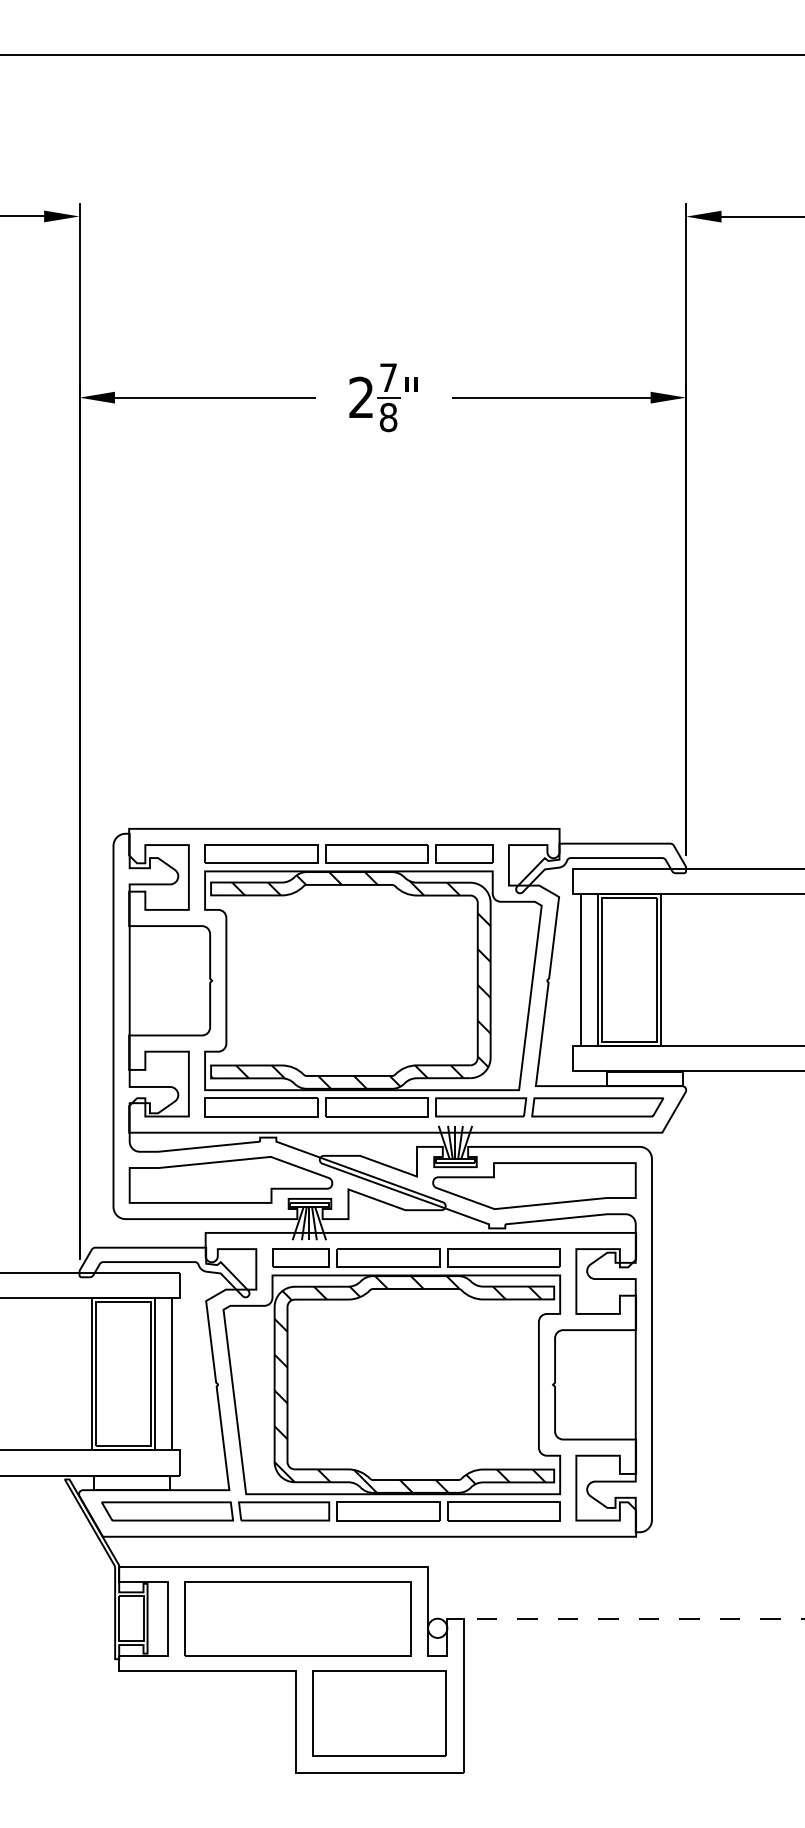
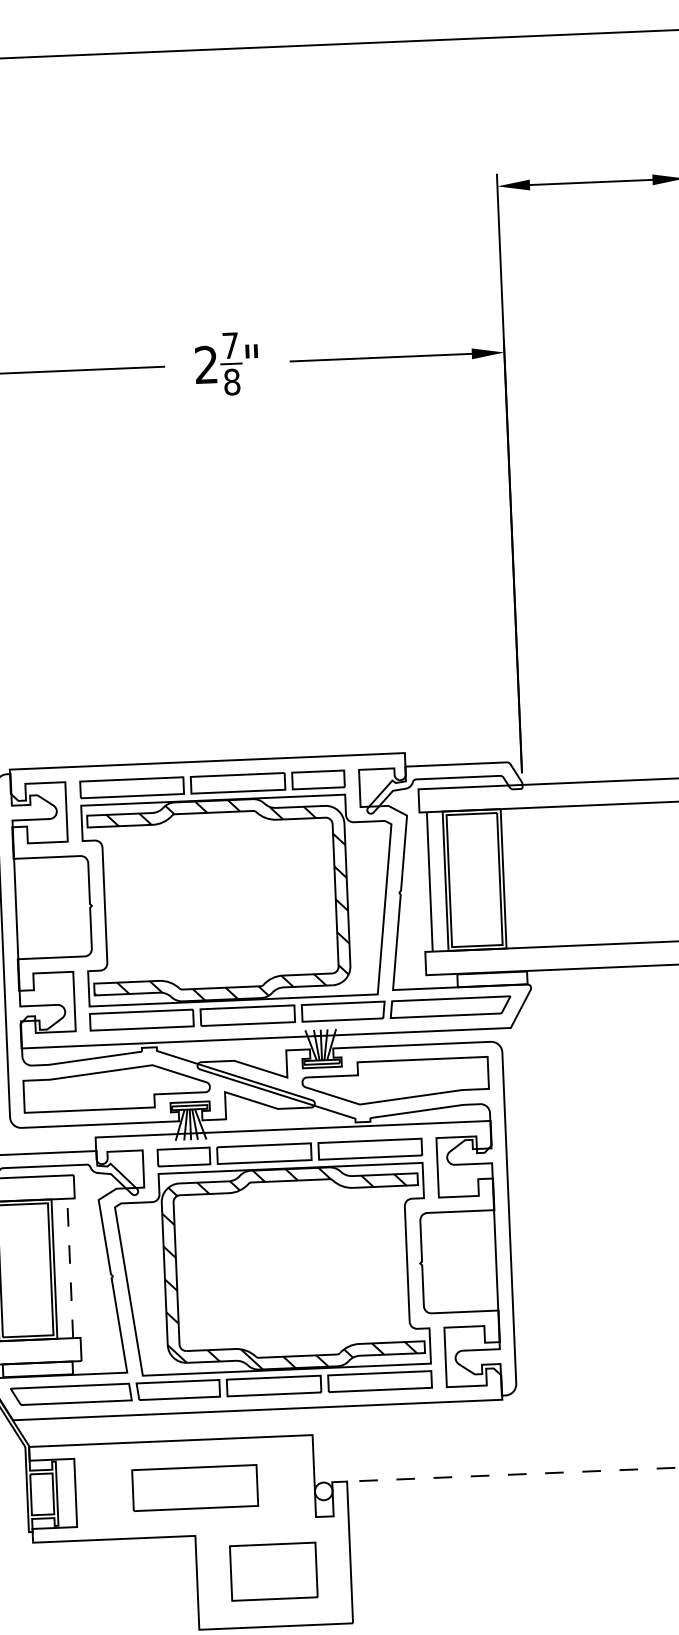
line: (172, 1374) -> (70, 1268), solid -> dashed
part: (297, 1618) -> (194, 1487), size x0.6
part: (379, 1713) -> (273, 1571), size x0.7

